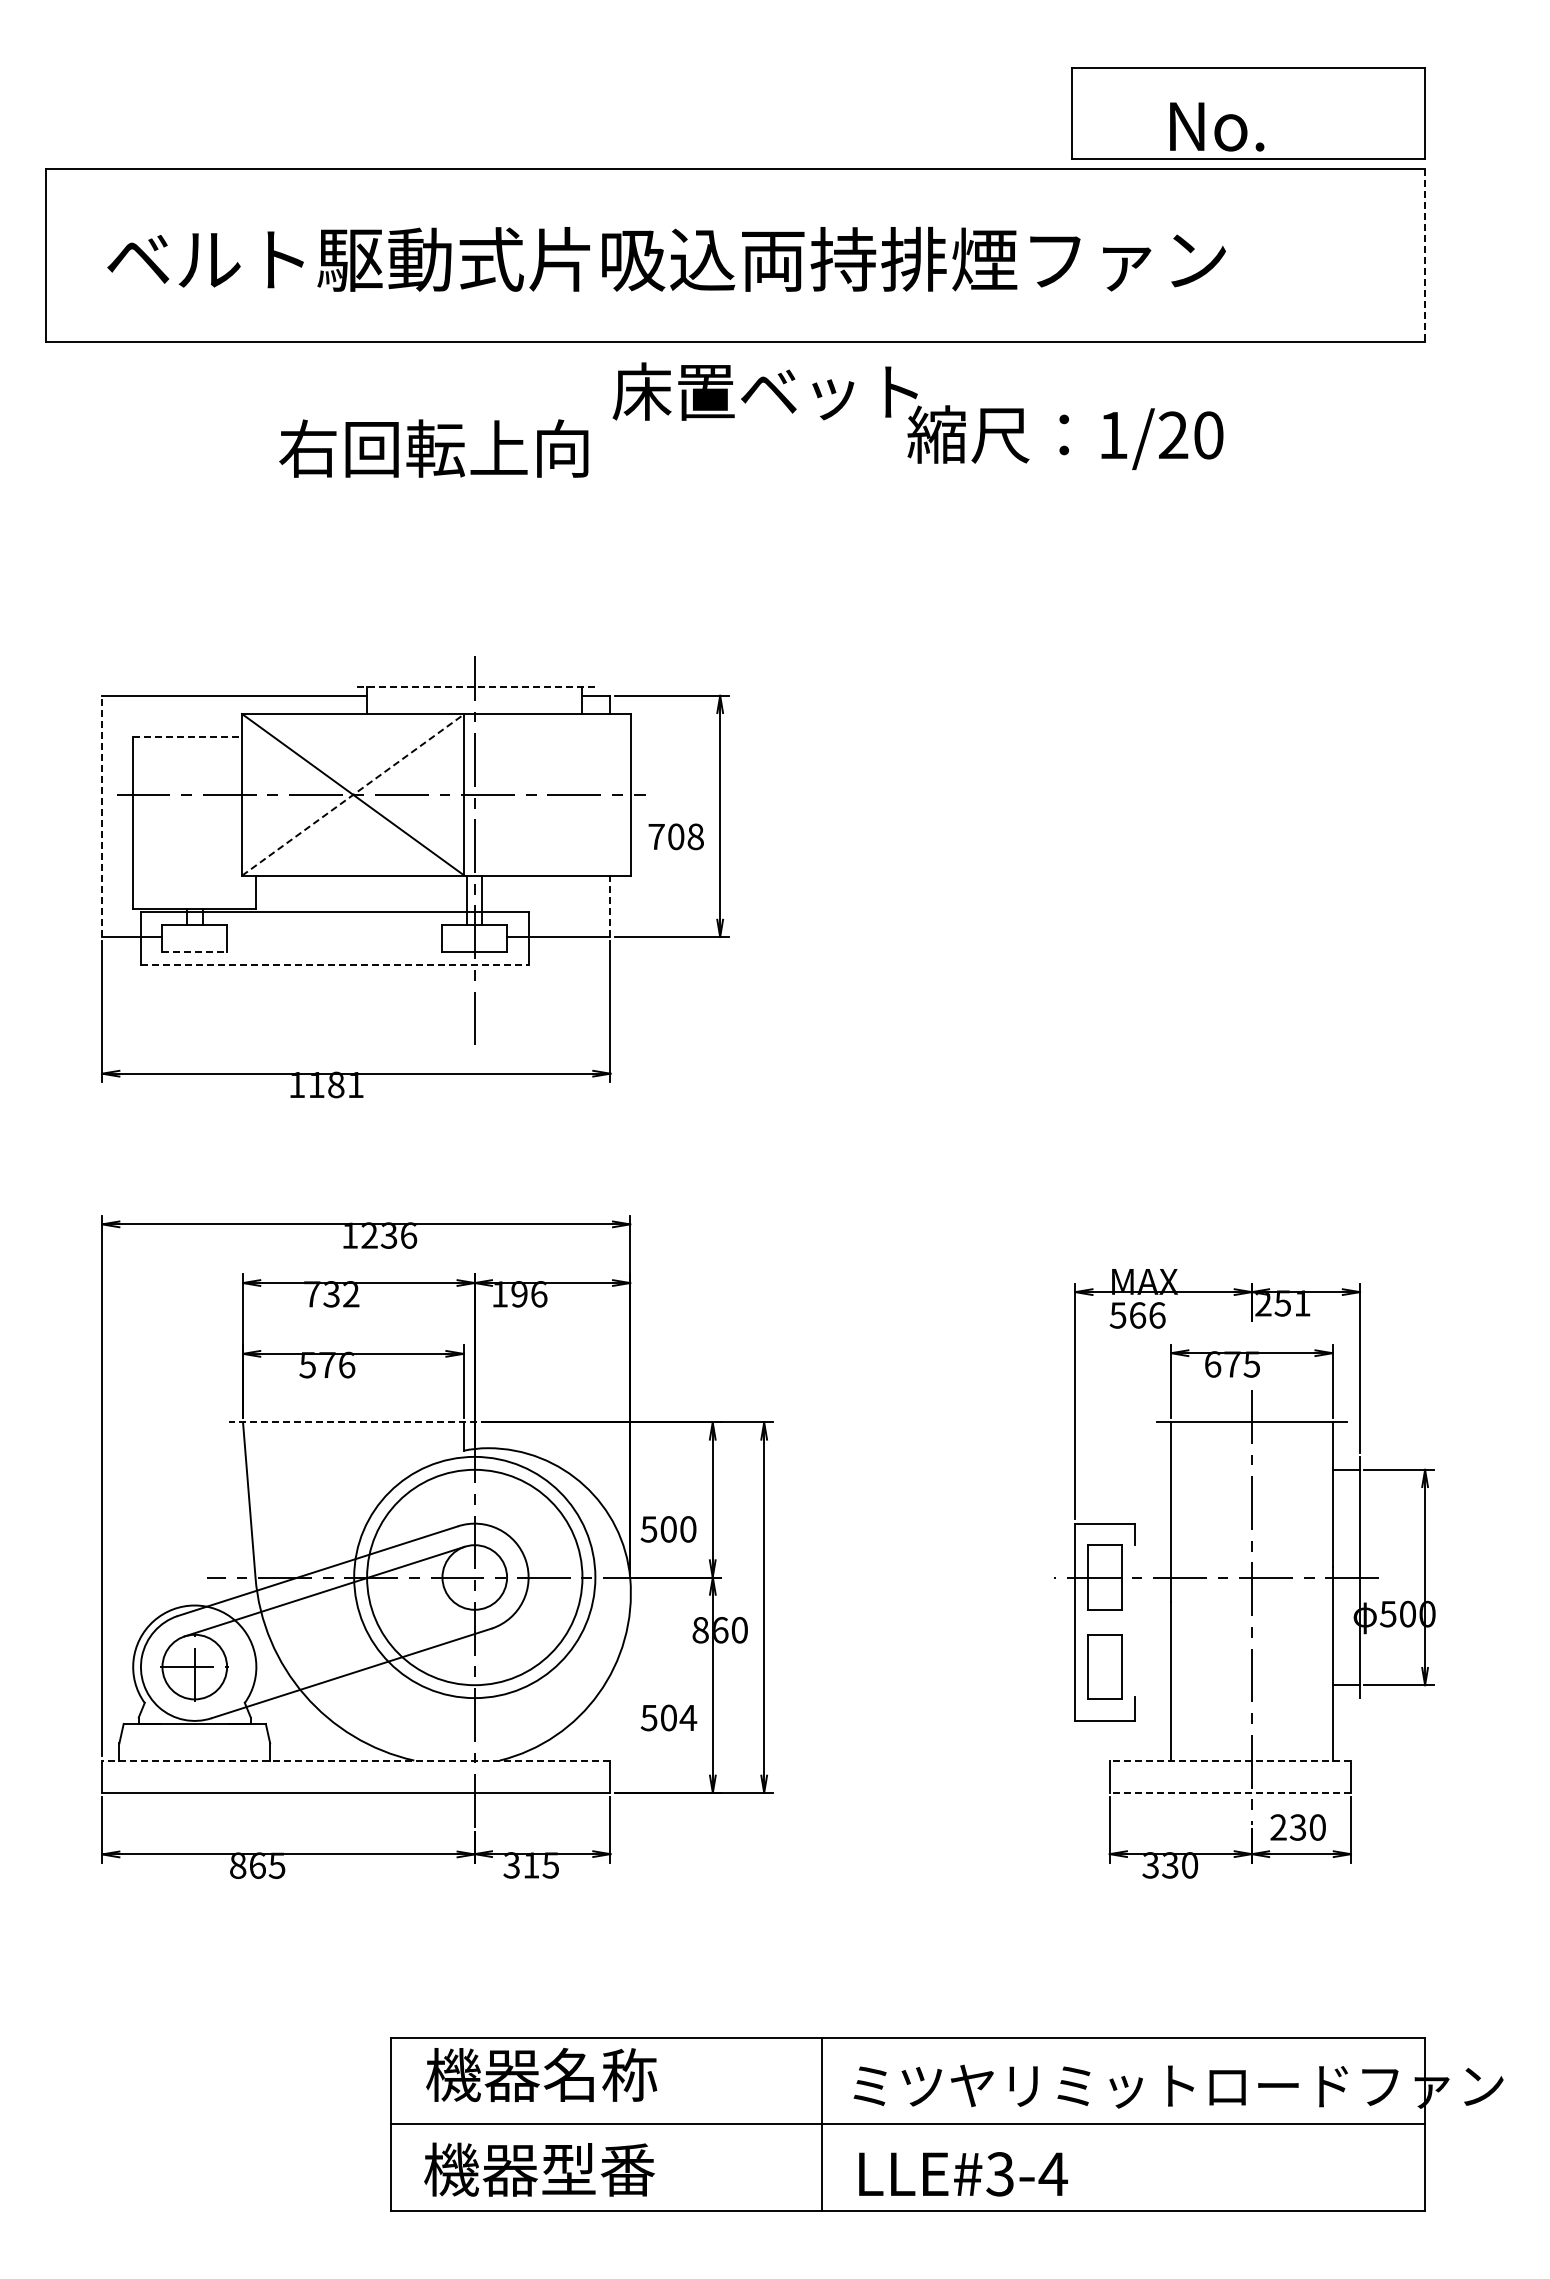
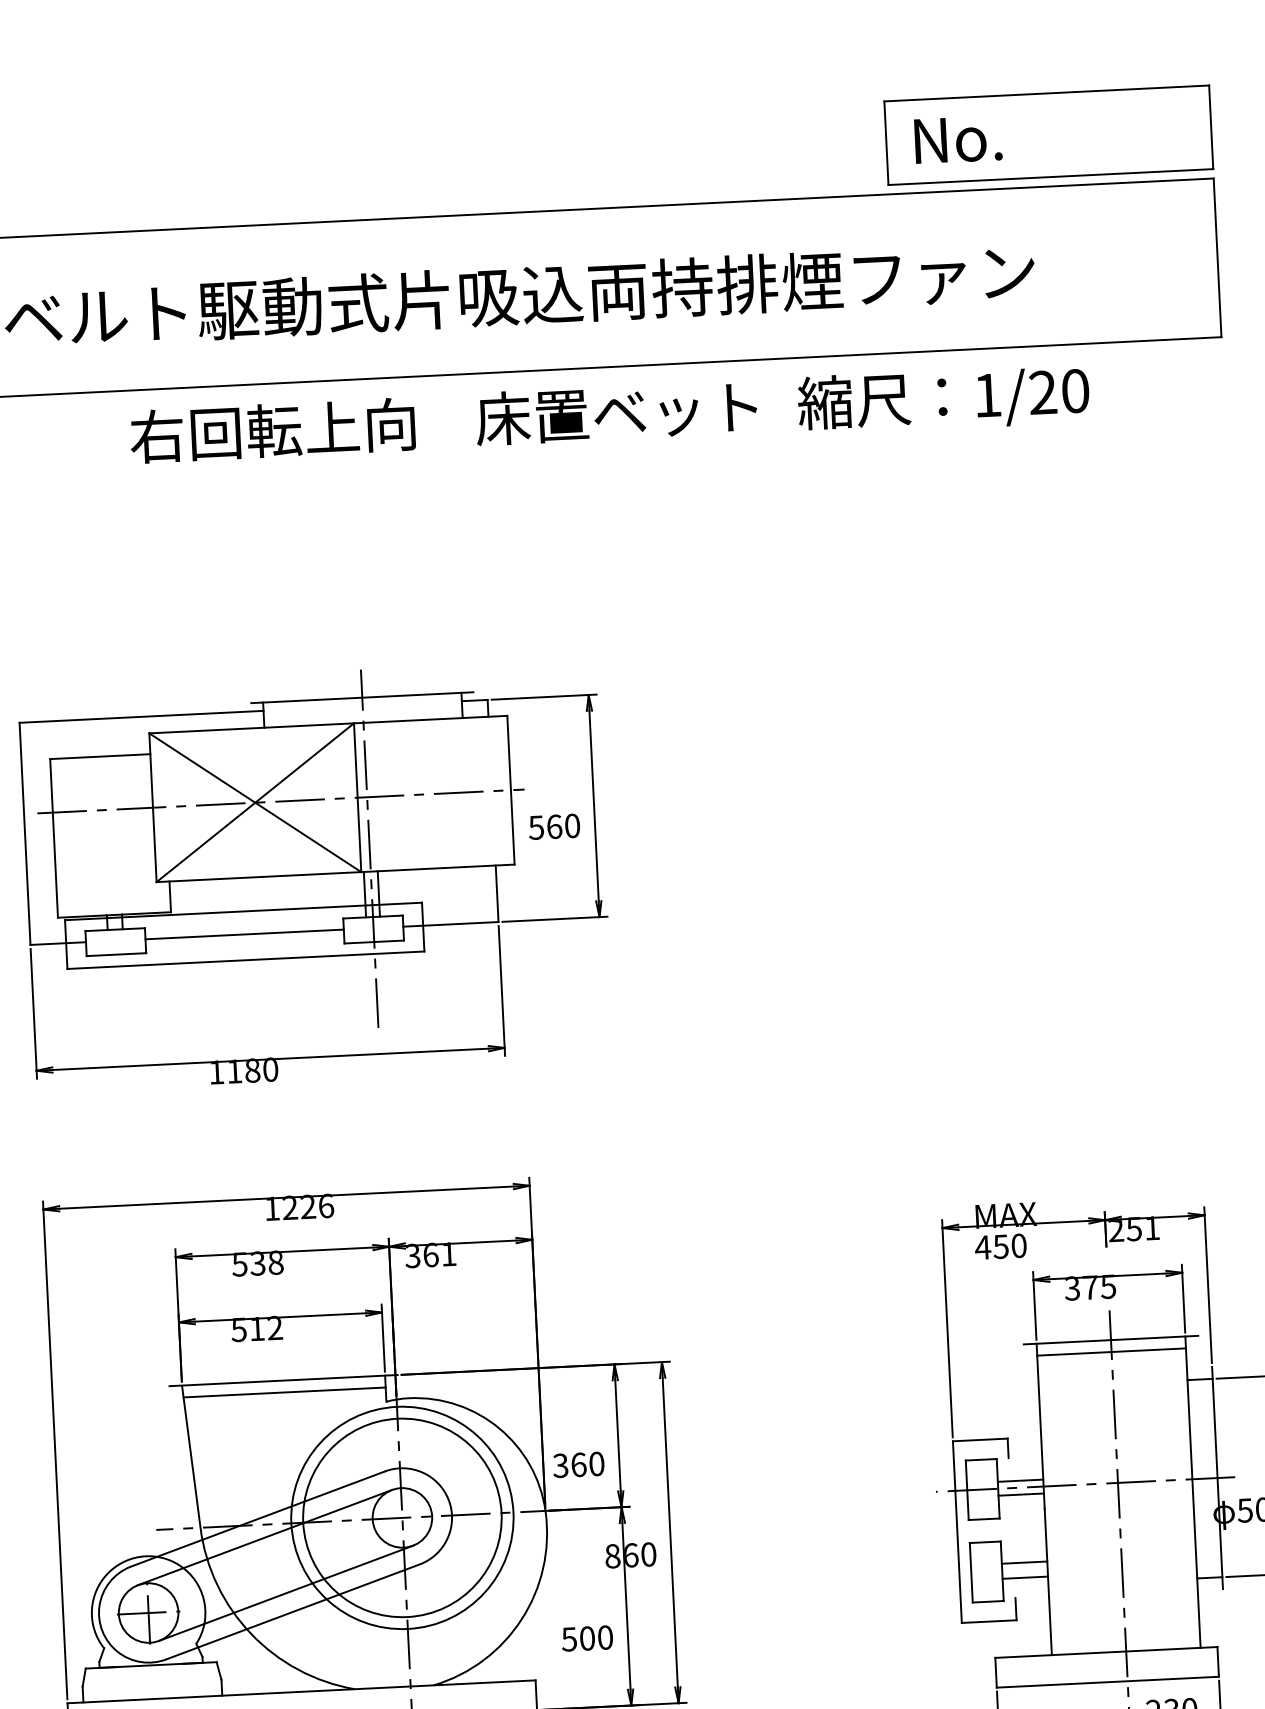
text: (1217, 126) -> (958, 139), moved
line: (1424, 256) -> (1217, 258), dashed -> solid
text: (1065, 437) -> (943, 399), moved
text: (433, 448) -> (272, 430), moved
line: (474, 686) -> (362, 697), dashed -> solid
line: (188, 736) -> (100, 756), dashed -> solid
line: (353, 794) -> (255, 802), dashed -> solid
line: (102, 816) -> (25, 833), dashed -> solid
text: (675, 836) -> (553, 826), 708 -> 560
line: (610, 906) -> (497, 893), dashed -> solid
line: (334, 937) -> (244, 934), added
line: (195, 952) -> (117, 954), dashed -> solid
line: (334, 965) -> (245, 960), dashed -> solid
text: (355, 1084) -> (270, 1069), 1181 -> 1180
text: (388, 1235) -> (307, 1206), 1236 -> 1226
text: (331, 1294) -> (257, 1263), 732 -> 538
text: (519, 1294) -> (430, 1255), 196 -> 361
text: (1137, 1315) -> (1000, 1246), 566 -> 450
text: (337, 1364) -> (266, 1327), 576 -> 512
text: (1212, 1364) -> (1072, 1288), 675 -> 375
line: (353, 1422) -> (283, 1380), dashed -> solid
line: (353, 1435) -> (284, 1392), added
line: (1251, 1435) -> (1111, 1352), added
text: (659, 1529) -> (570, 1465), 500 -> 360
line: (1146, 1569) -> (1020, 1480), added
line: (1146, 1585) -> (1021, 1495), added
line: (345, 1652) -> (286, 1592), added
line: (1146, 1658) -> (1024, 1562), added
line: (1146, 1675) -> (1025, 1577), added
text: (688, 1717) -> (605, 1637), 504 -> 500
line: (355, 1760) -> (300, 1691), dashed -> solid
line: (1230, 1760) -> (1106, 1652), dashed -> solid
line: (1230, 1792) -> (1107, 1681), dashed -> solid

